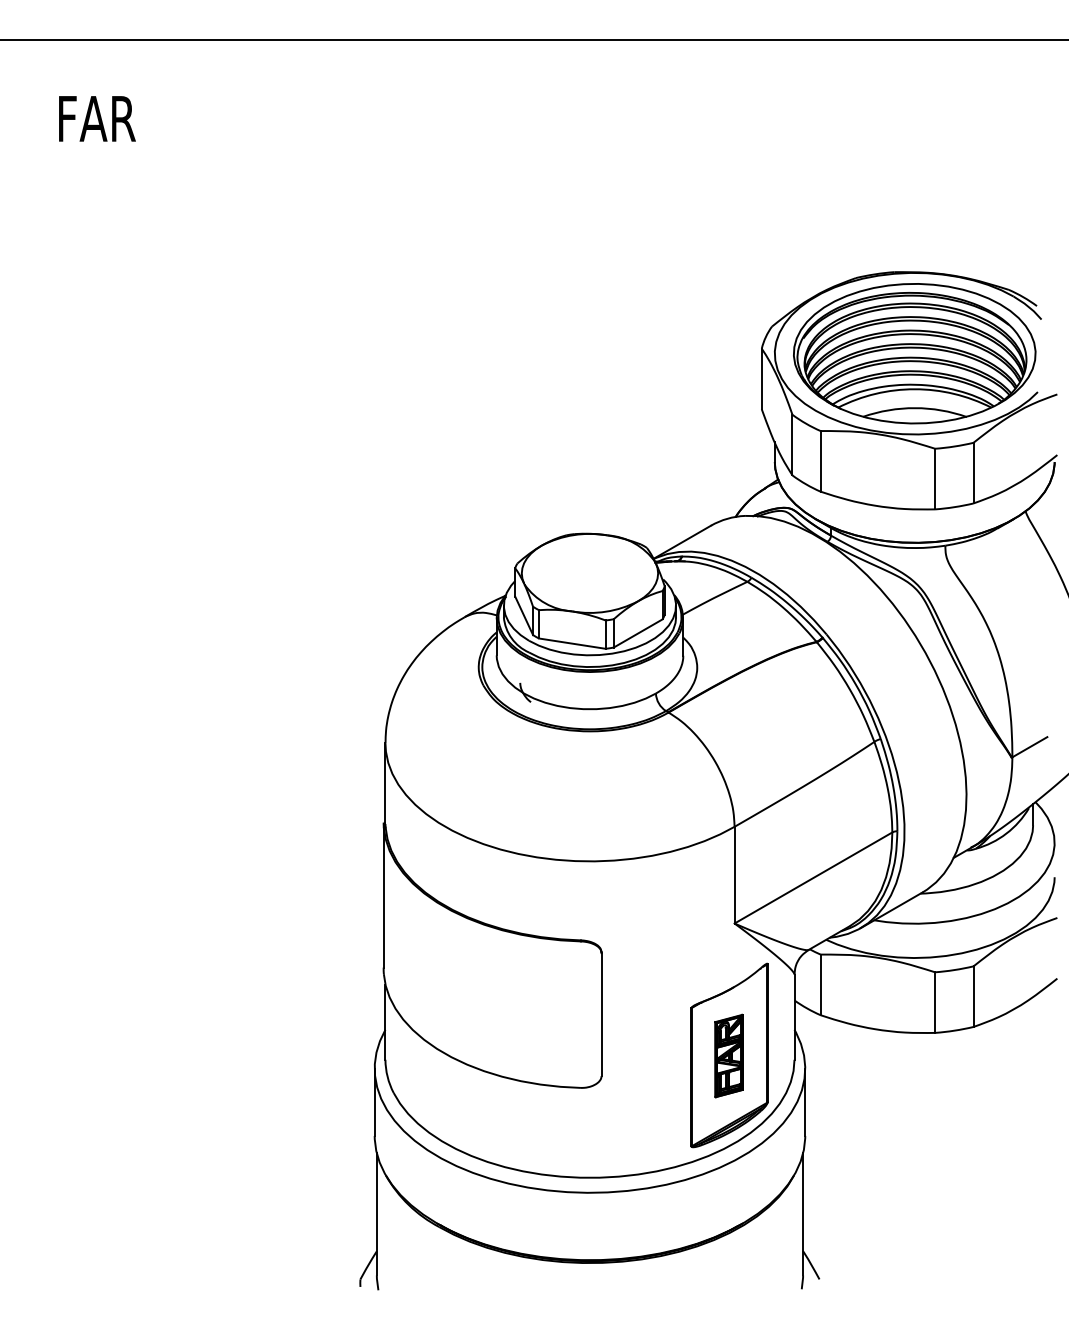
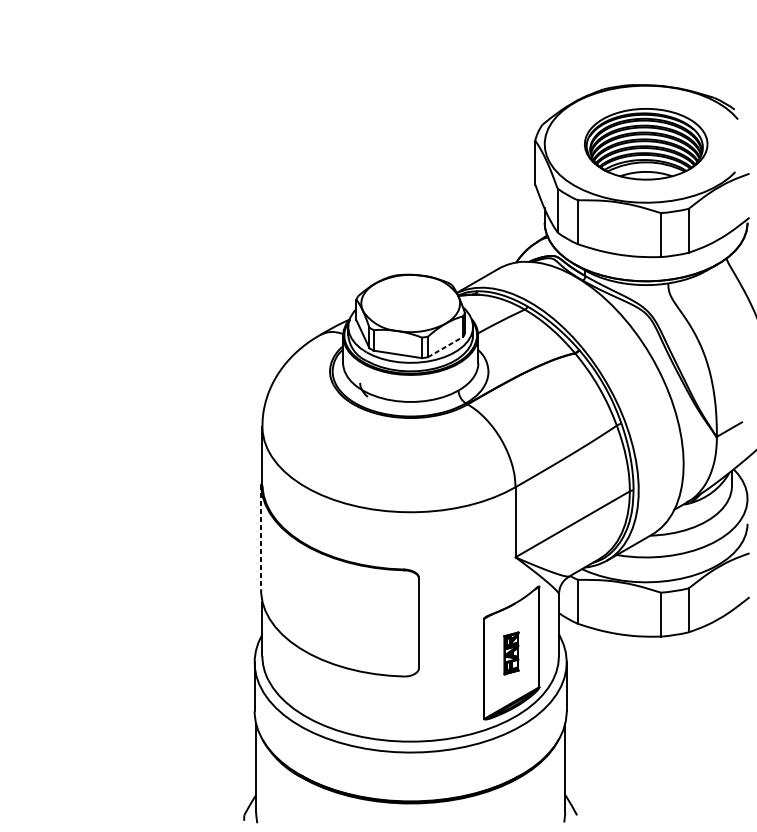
part: (914, 353) -> (645, 144), size x0.7
line: (638, 633) -> (445, 347), solid -> dashed
line: (383, 895) -> (260, 537), solid -> dashed
part: (728, 1055) -> (511, 653), size x0.7

